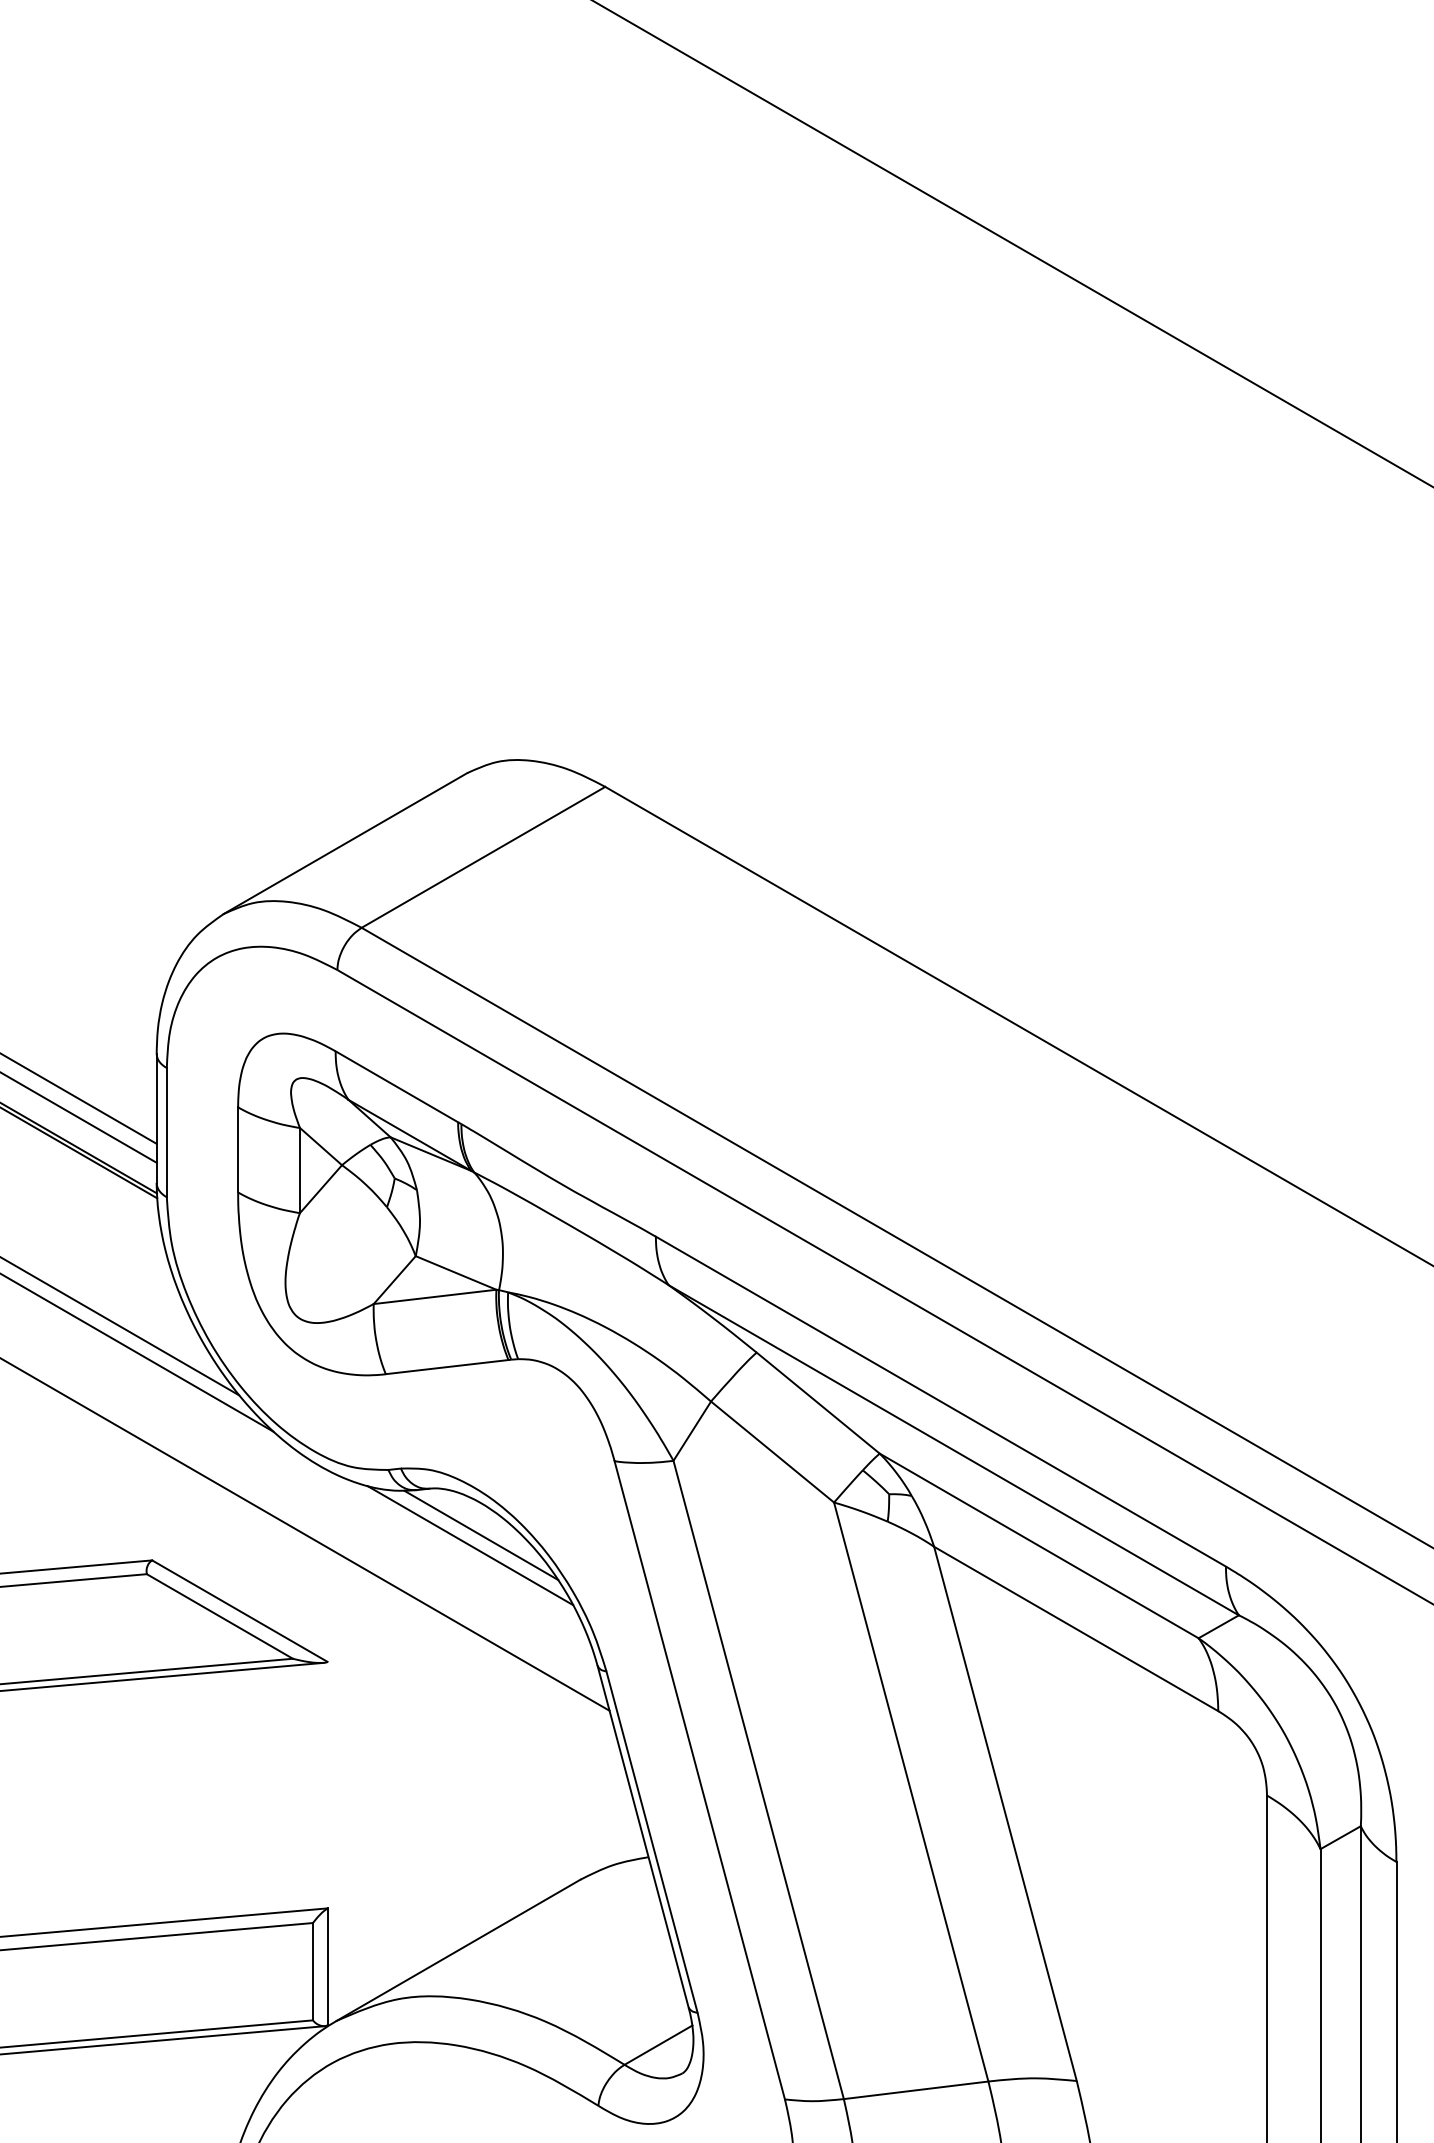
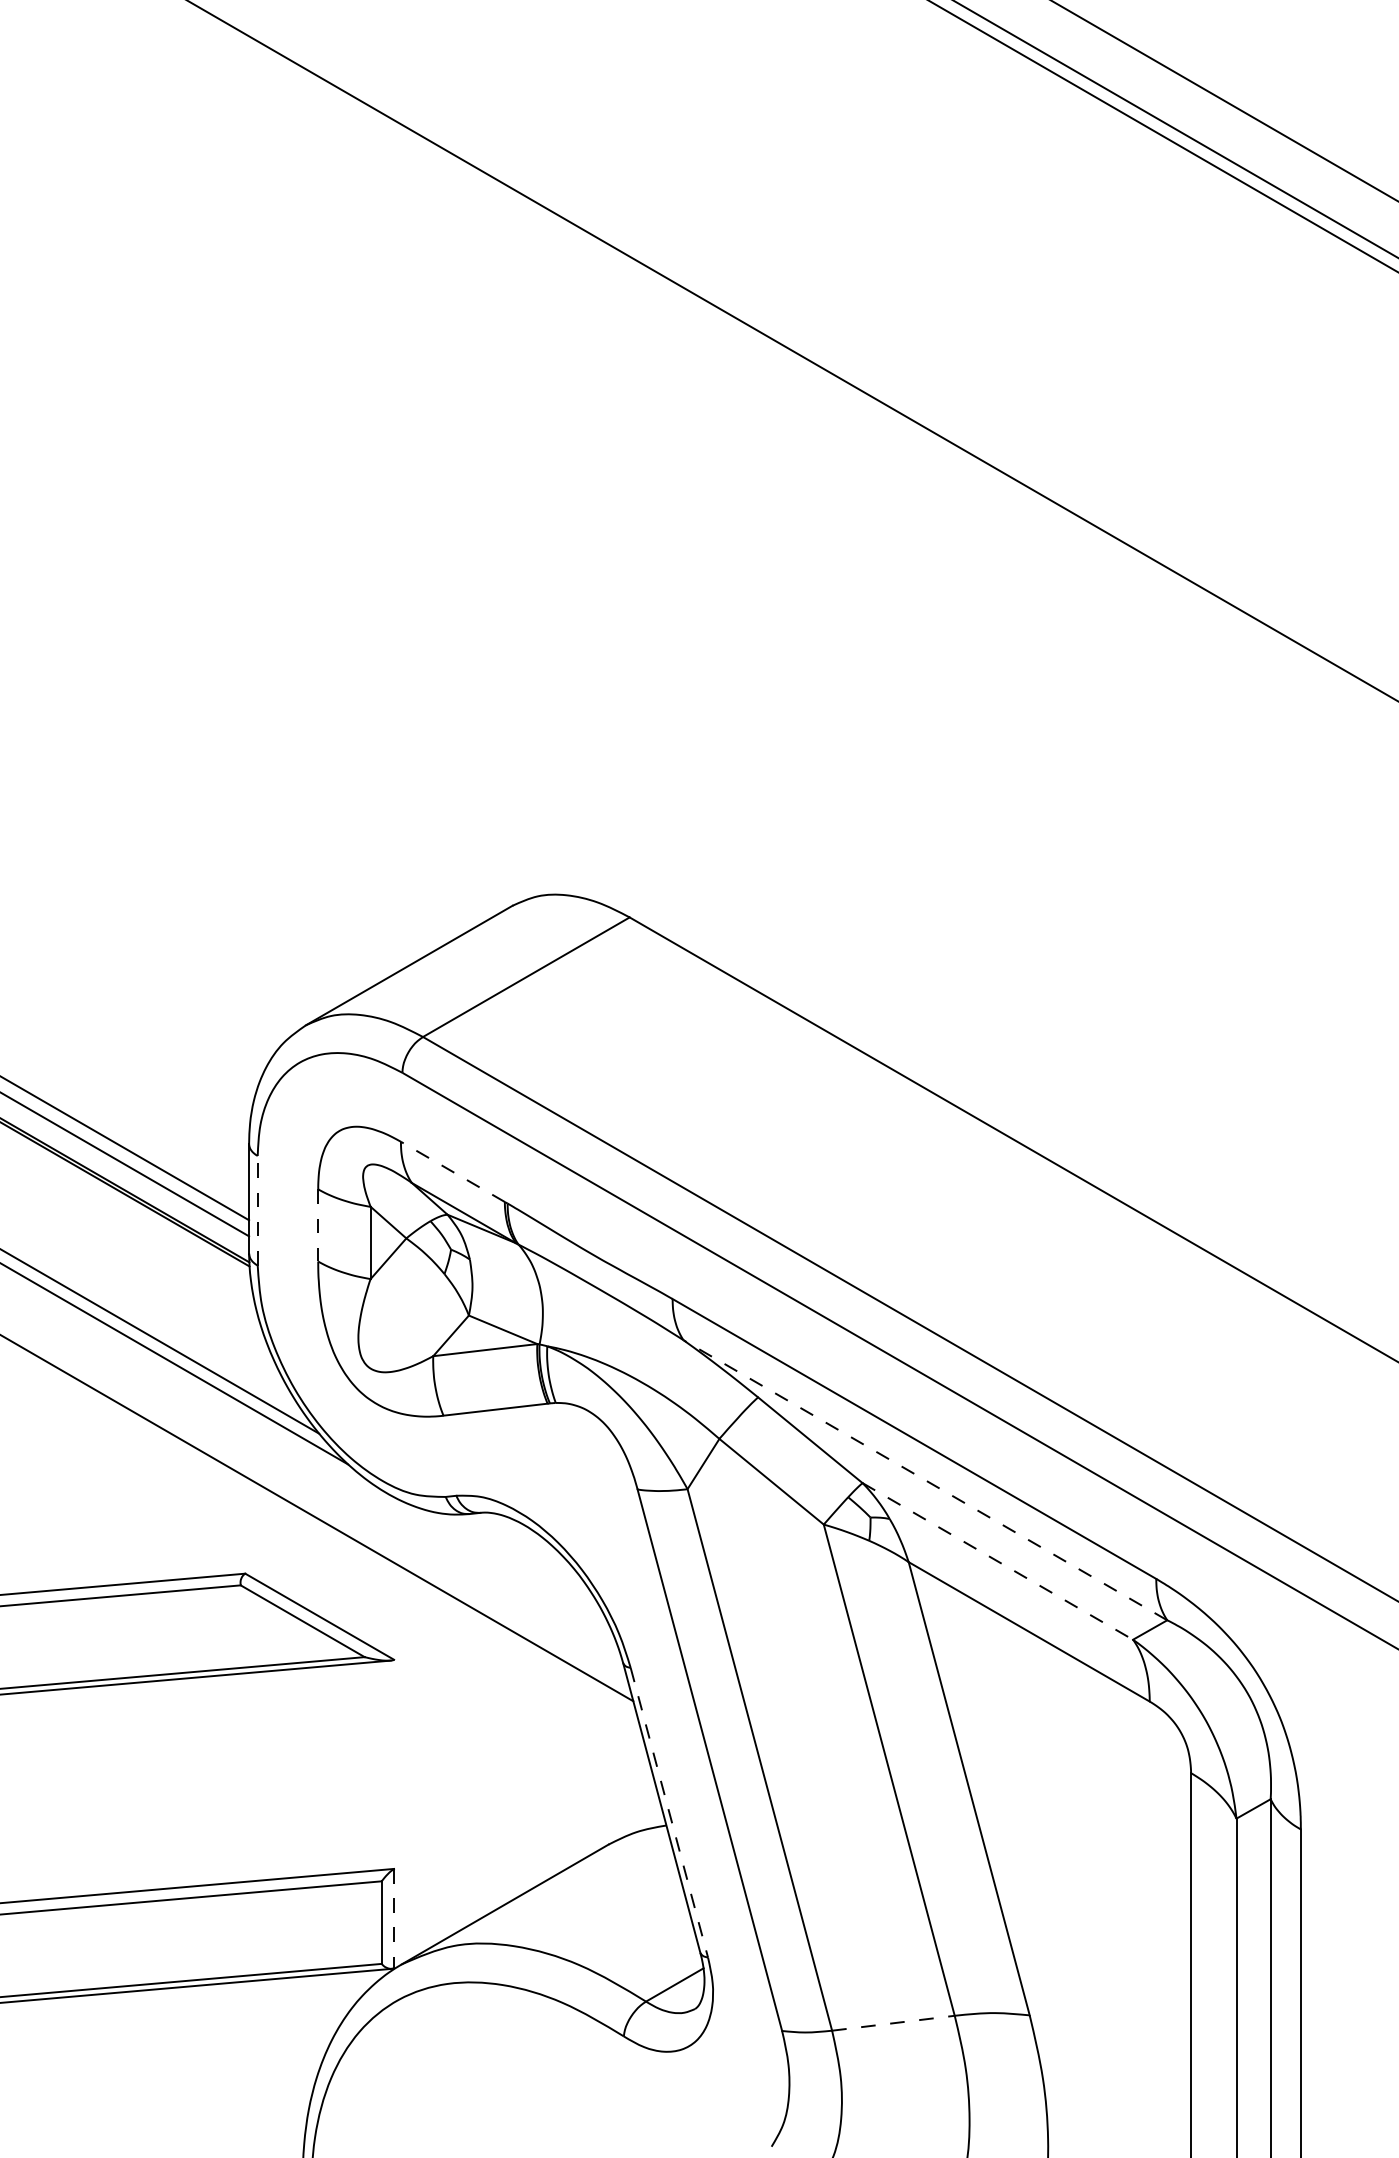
line: (396, 1086) -> (452, 1171), solid -> dashed
line: (166, 1132) -> (257, 1210), solid -> dashed
line: (238, 1150) -> (318, 1225), solid -> dashed
line: (953, 1450) -> (925, 1480), solid -> dashed
line: (481, 1535) -> (524, 1552), removed
line: (470, 1544) -> (515, 1560), removed
line: (1039, 1546) -> (998, 1561), solid -> dashed
line: (652, 1841) -> (669, 1812), solid -> dashed
line: (328, 1966) -> (394, 1918), solid -> dashed
line: (916, 2090) -> (893, 2023), solid -> dashed

